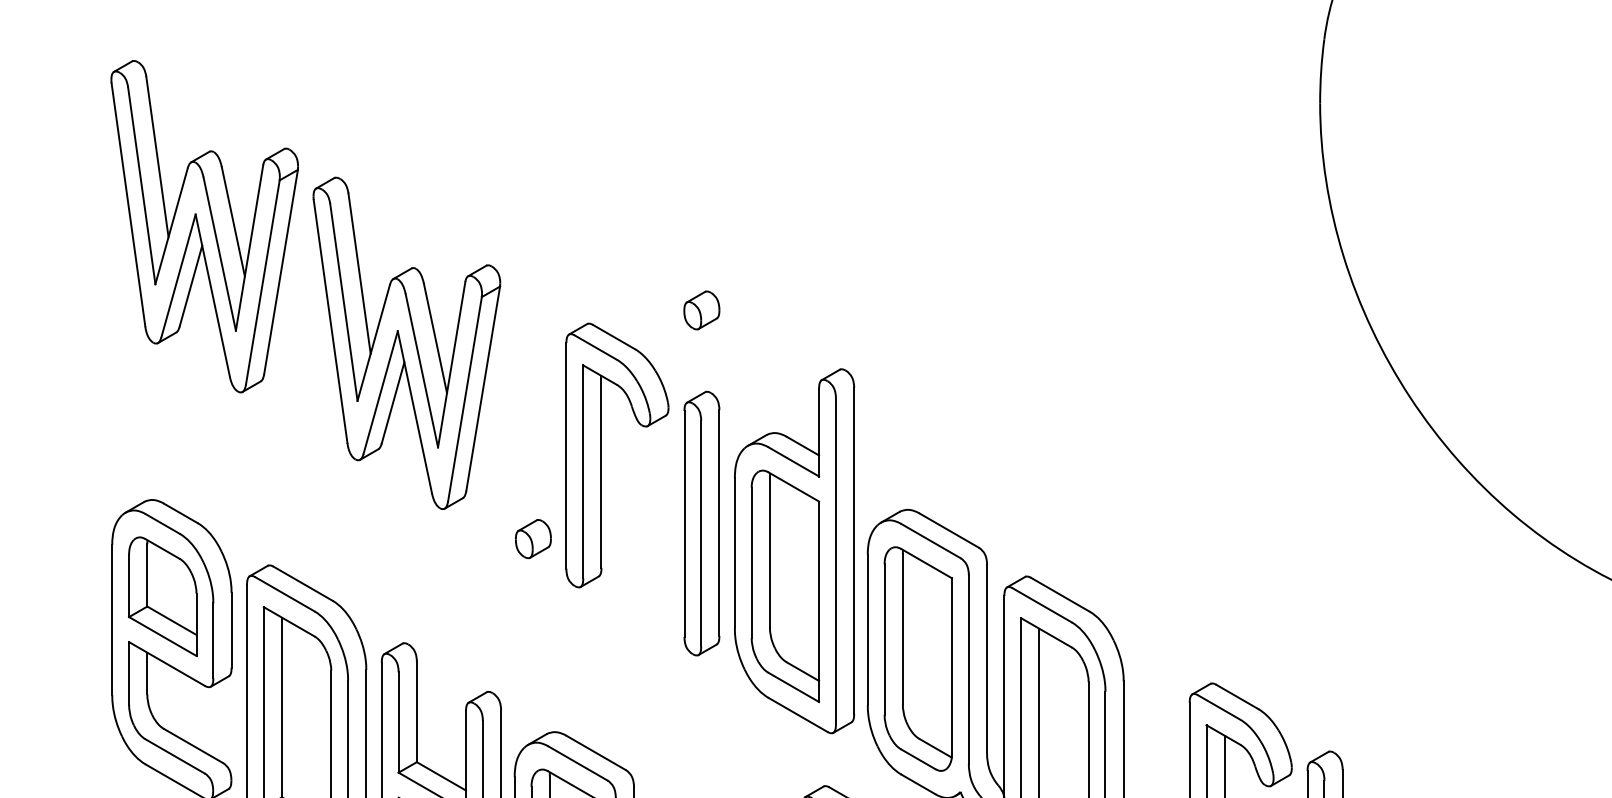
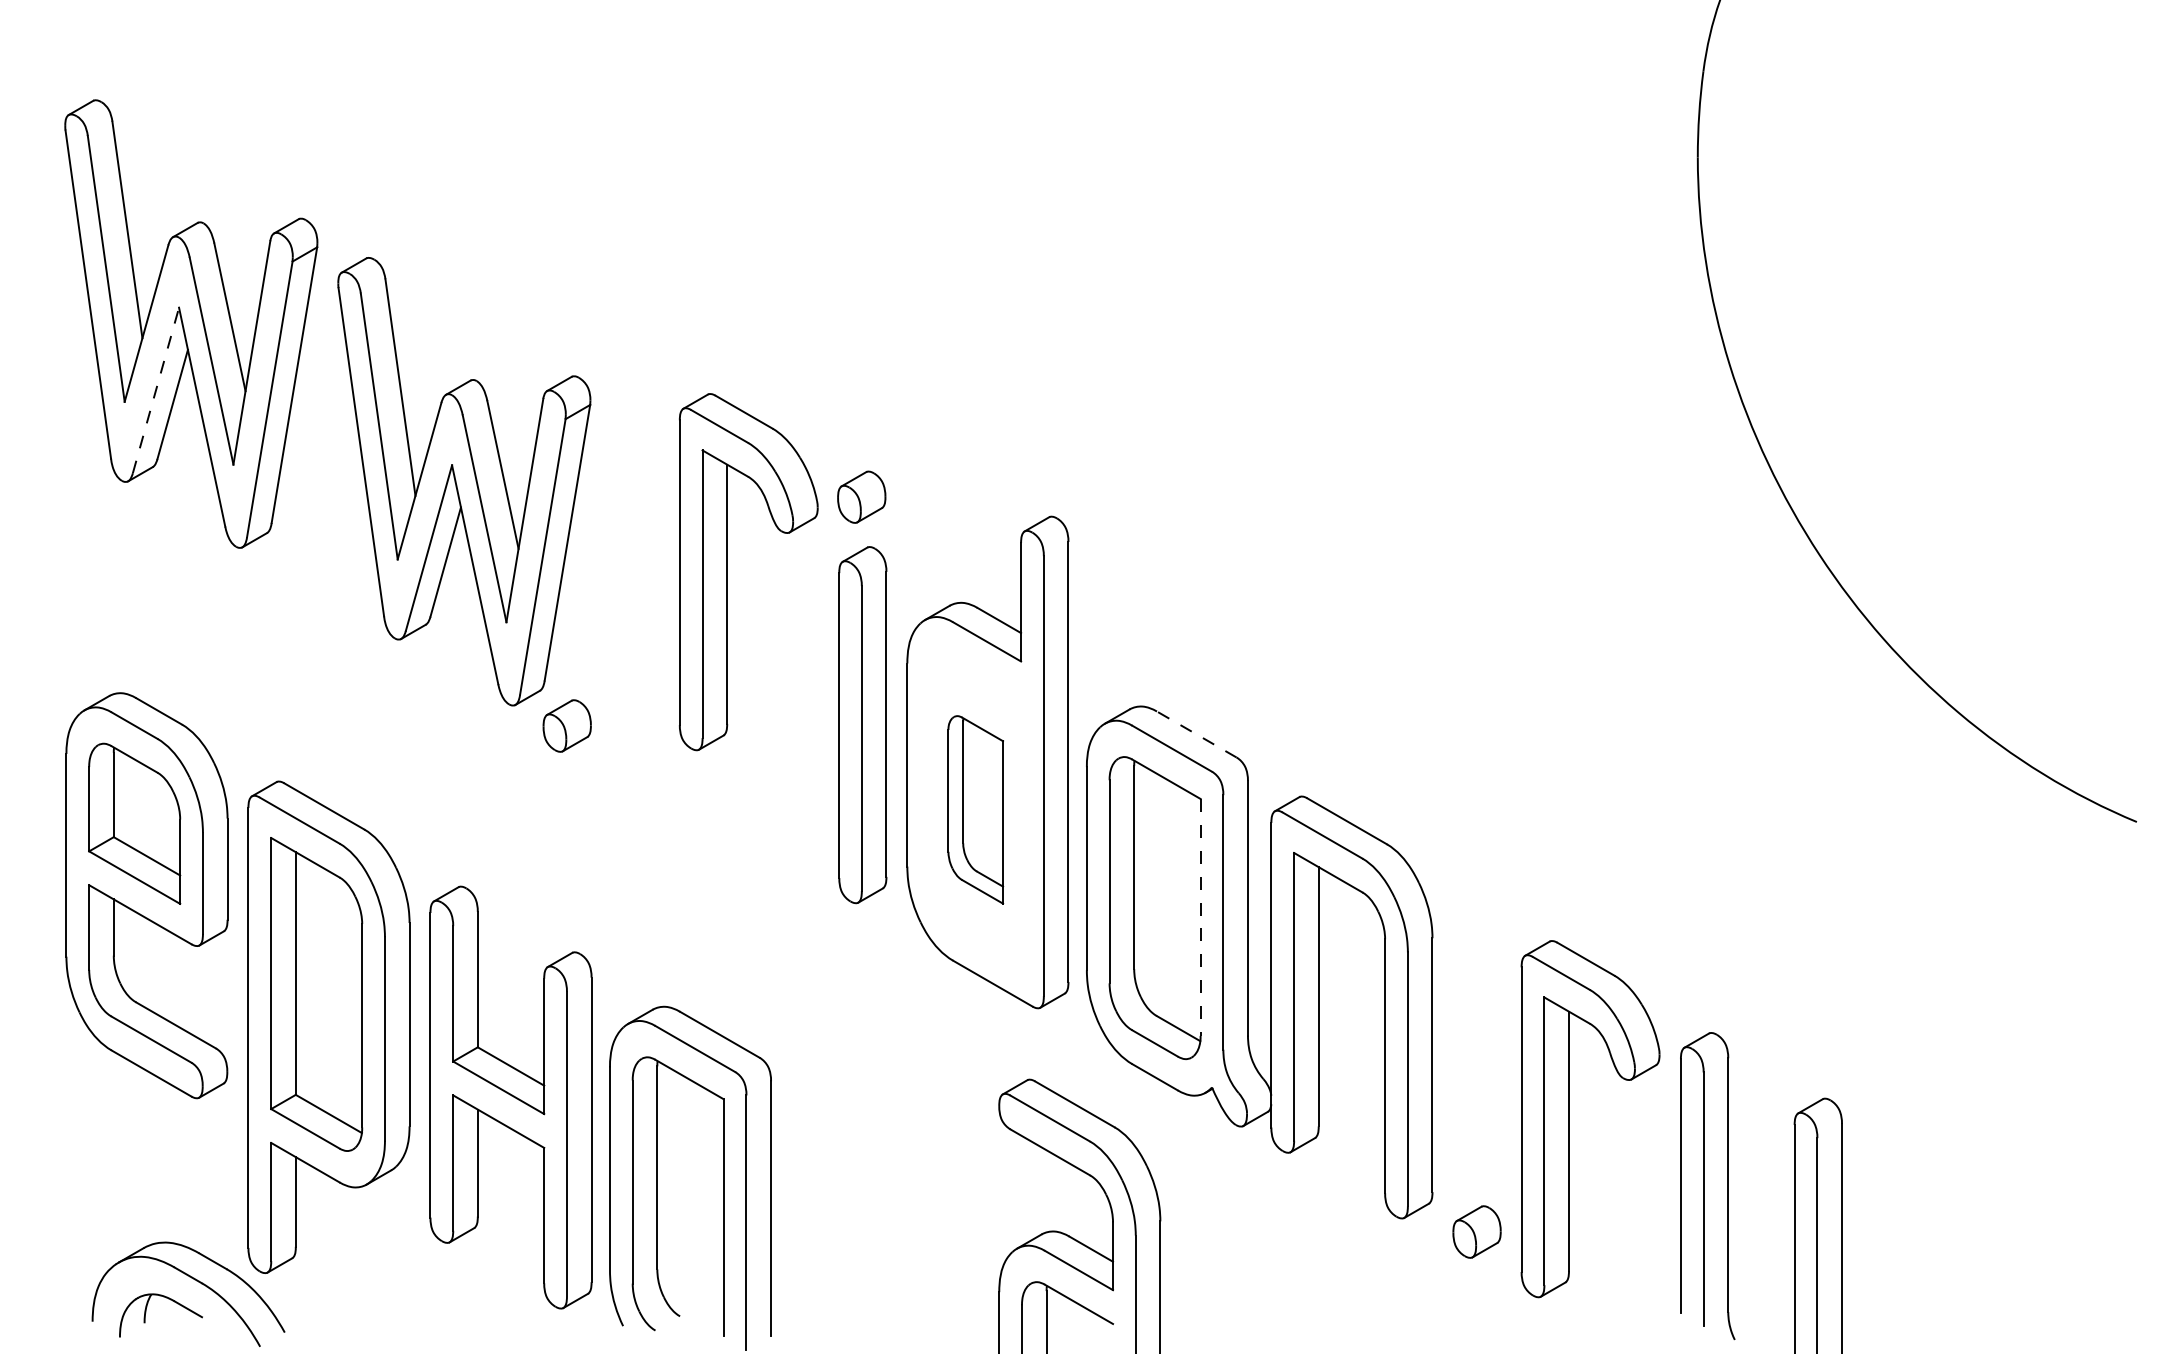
line: (178, 275) -> (155, 390), solid -> dashed
part: (701, 309) -> (861, 496), moved
part: (601, 455) -> (727, 572), moved
line: (948, 530) -> (1196, 734), solid -> dashed
part: (532, 538) -> (566, 725), moved
part: (785, 586) -> (975, 809), size x0.6
line: (951, 666) -> (1200, 917), solid -> dashed

